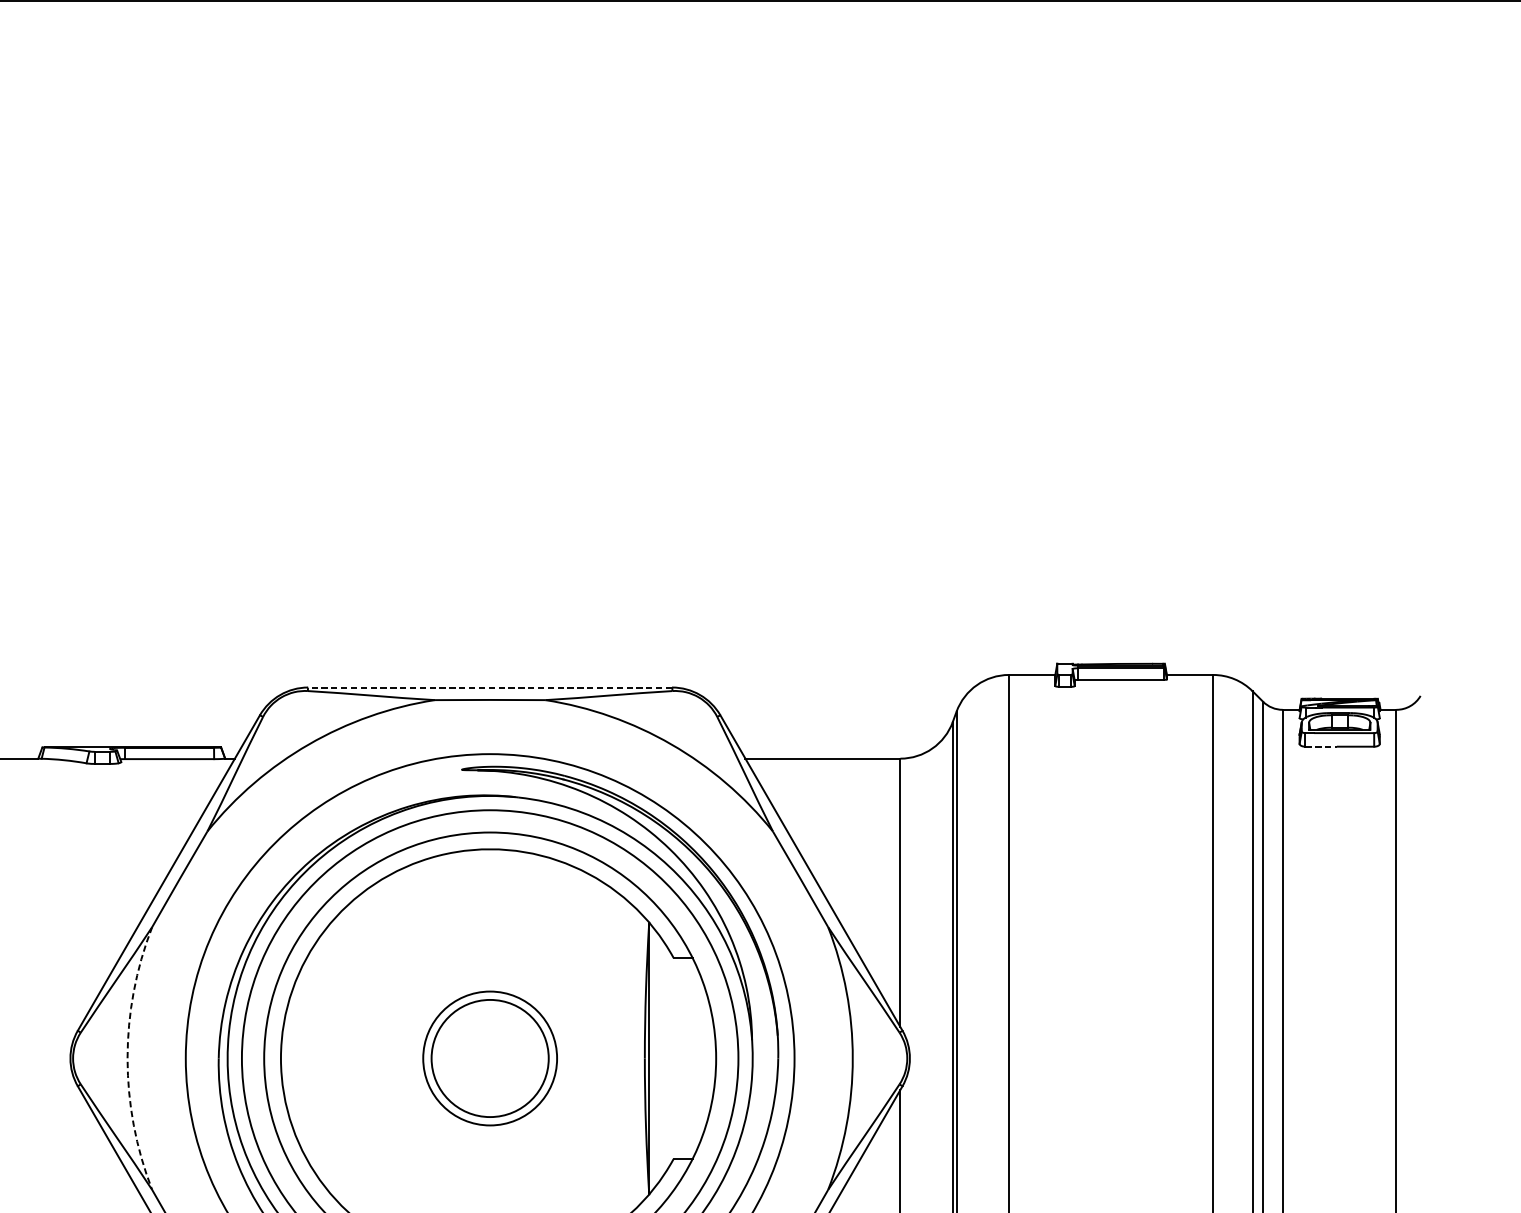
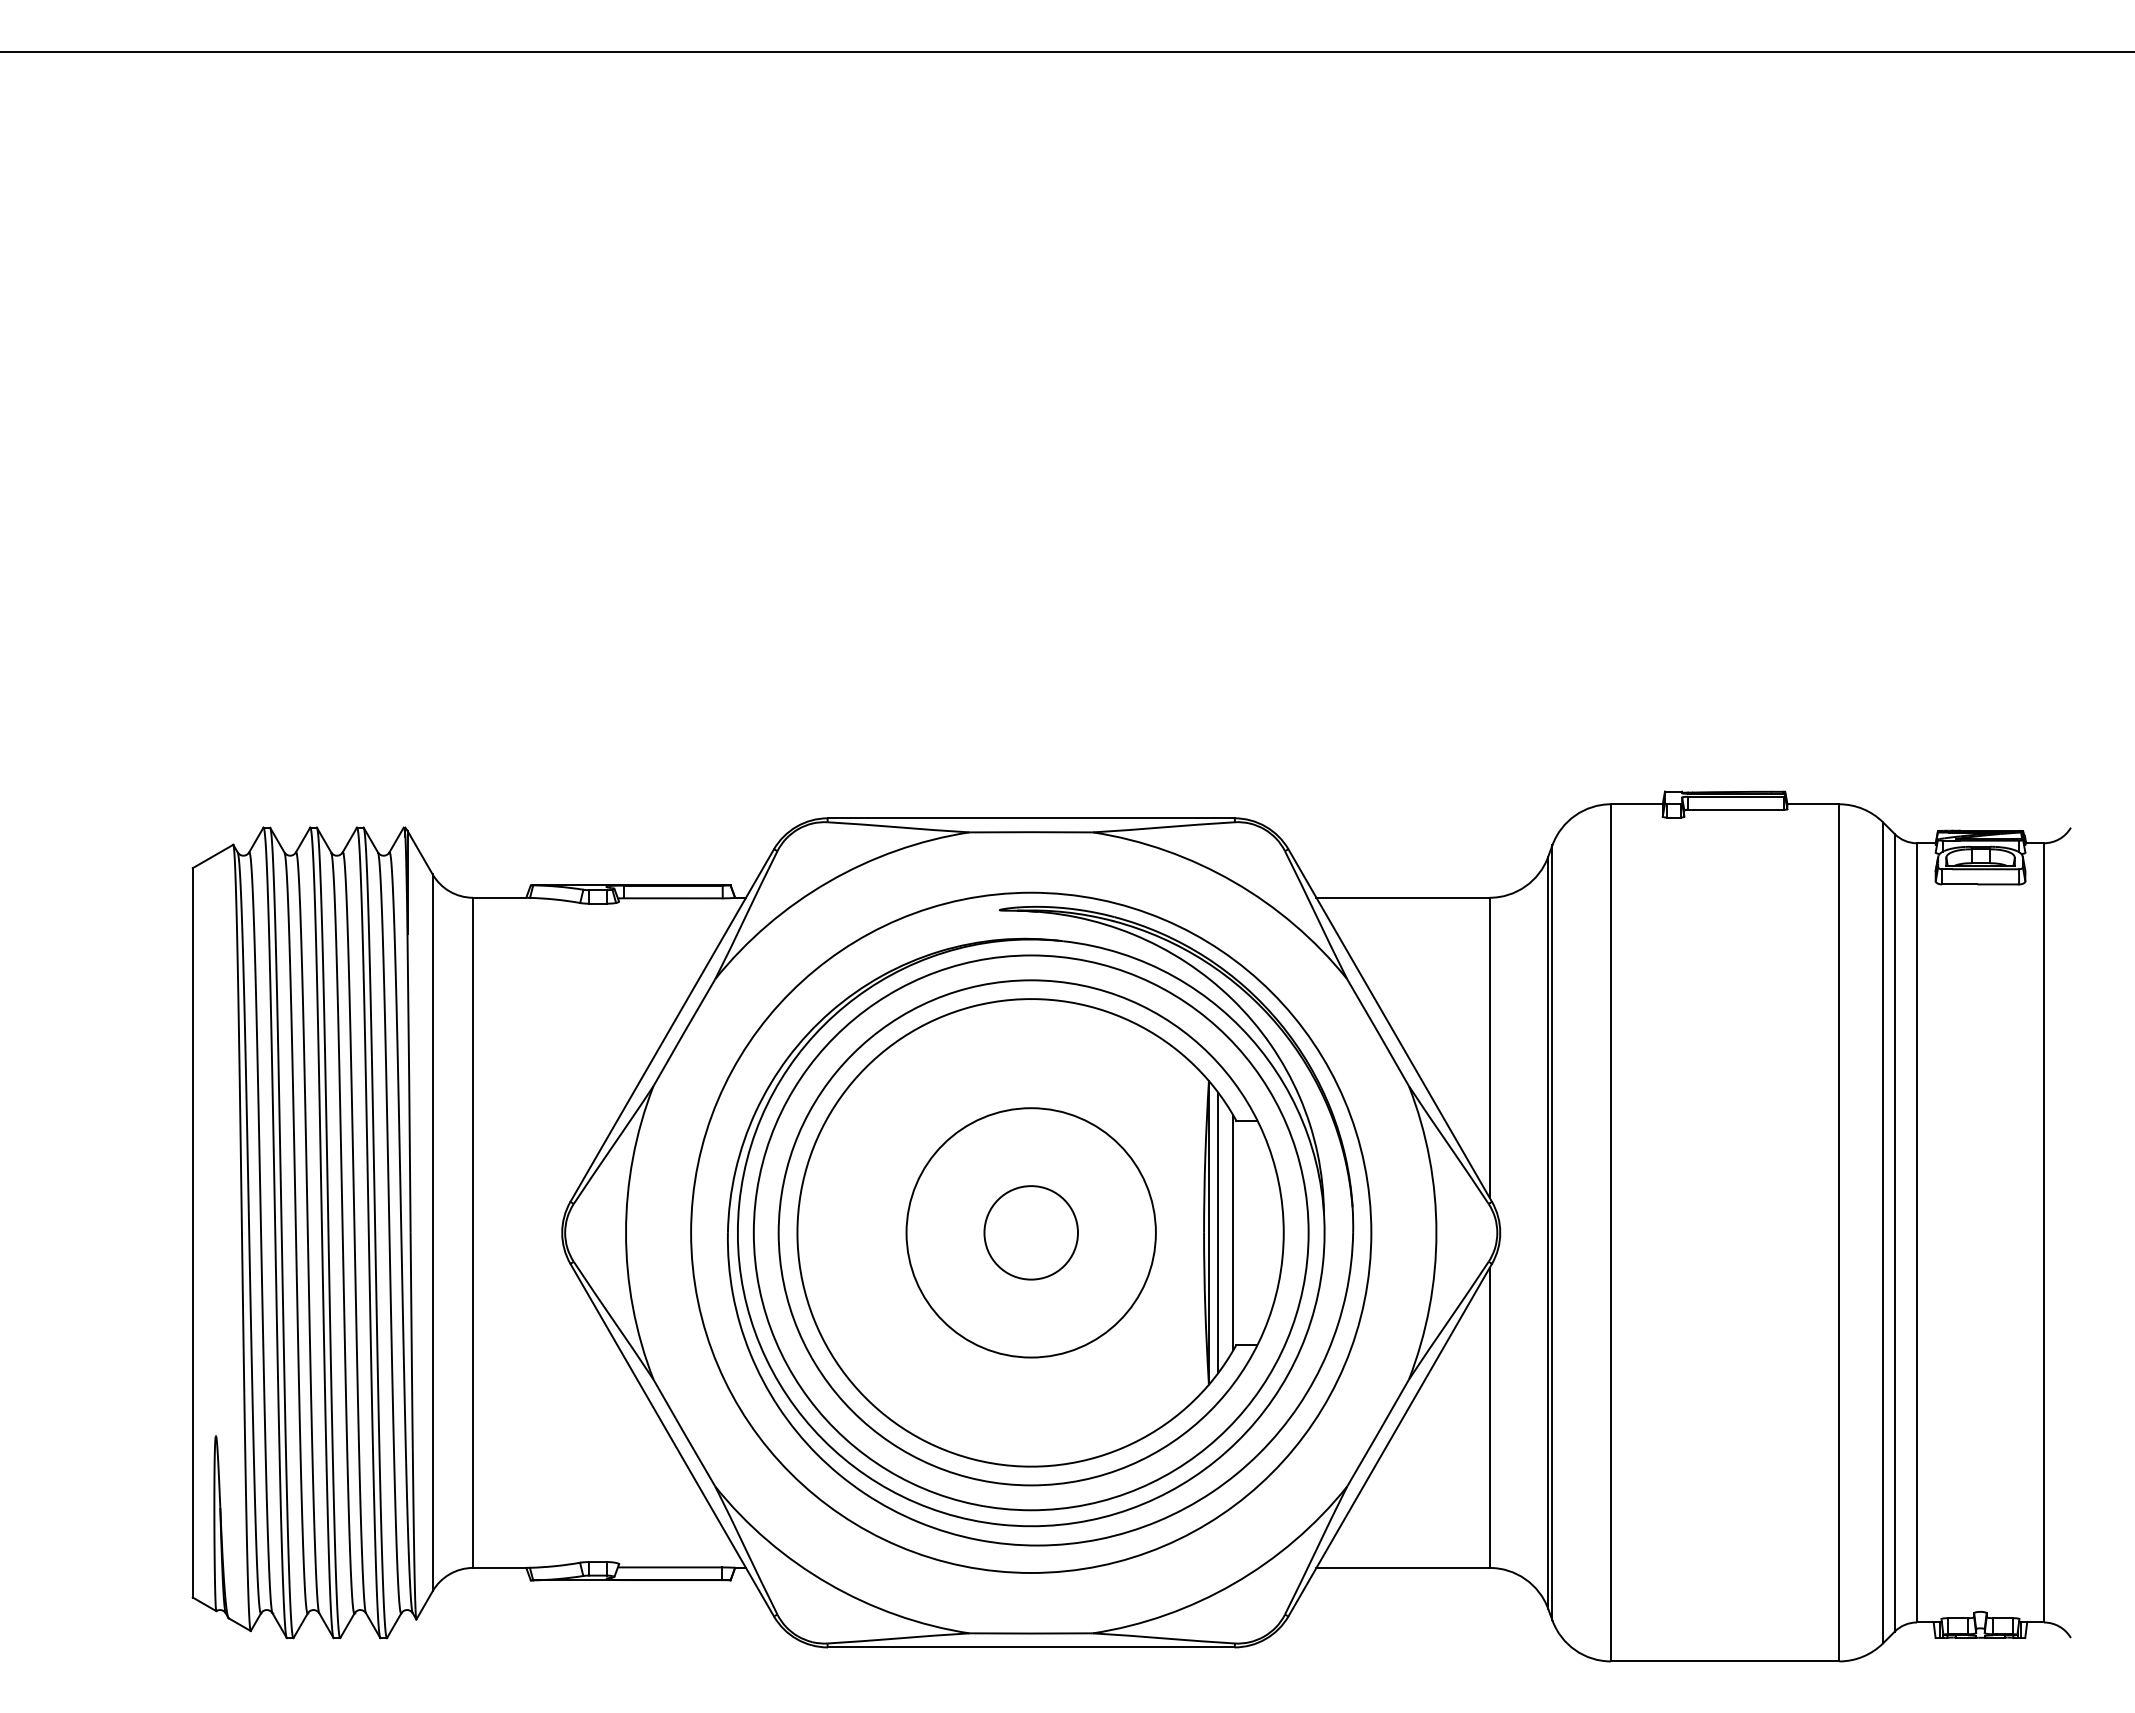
line: (489, 687) -> (1030, 818), dashed -> solid
line: (1320, 746) -> (1959, 884), dashed -> solid
arc: (127, 1058) -> (626, 1232), dashed -> solid
circle: (489, 1058) -> (1030, 1232), size x0.71
circle: (489, 1058) -> (1030, 1232), size x1.67
line: (657, 1058) -> (1218, 1232), added
line: (671, 1058) -> (1233, 1232), added

